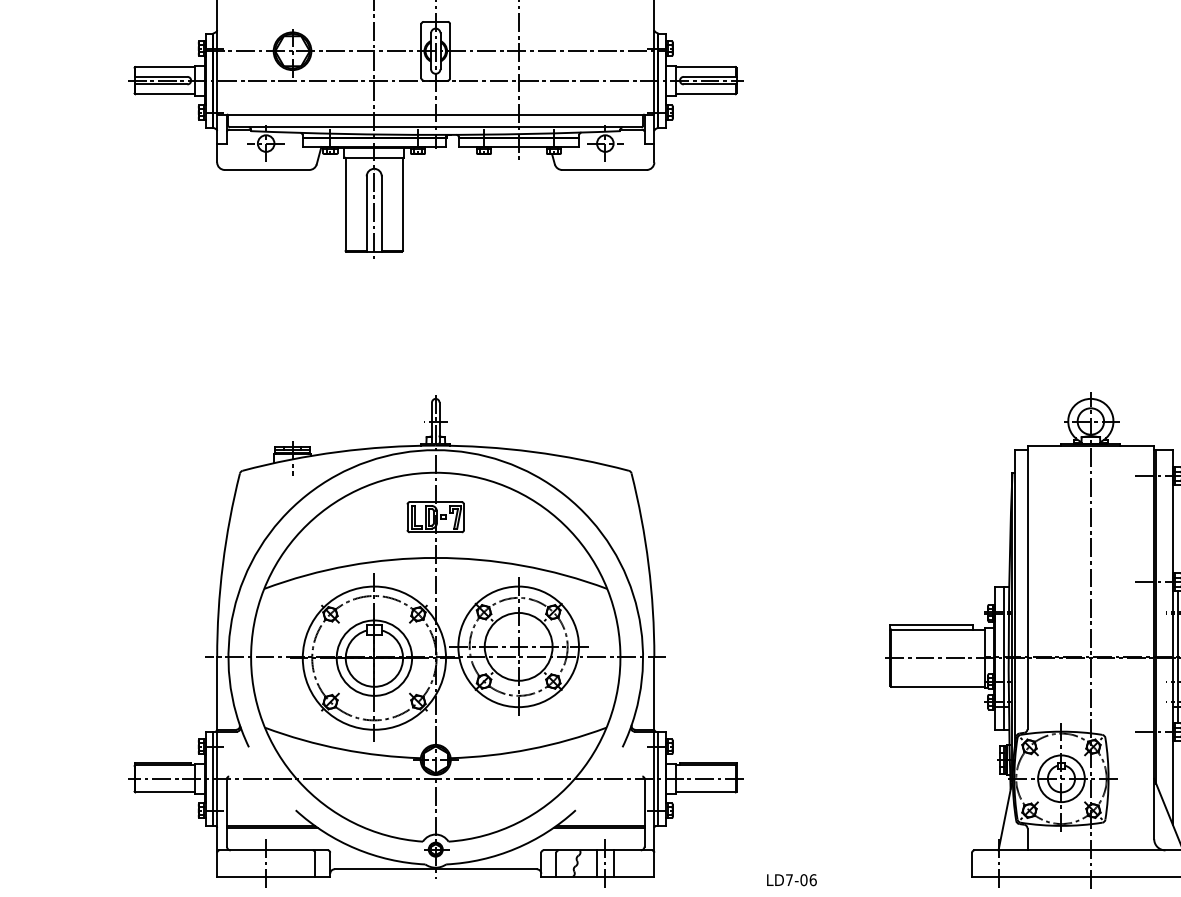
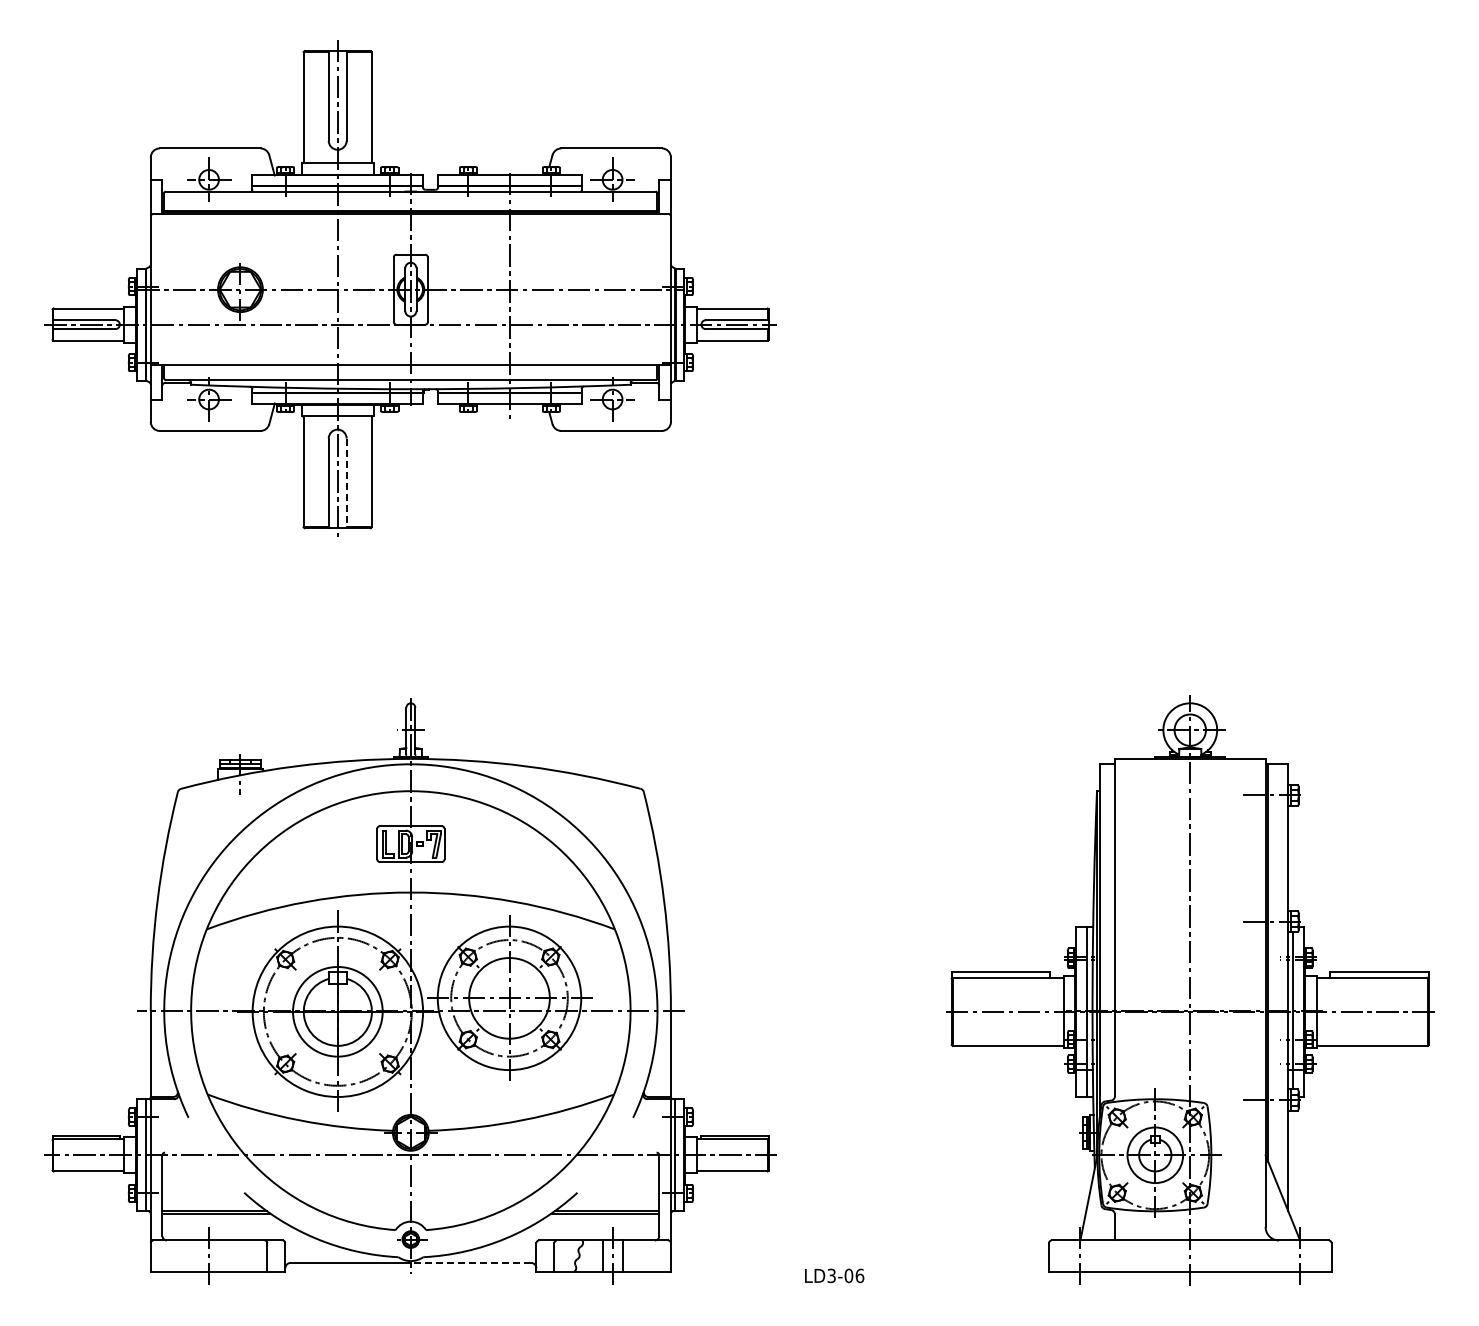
line: (381, 214) -> (346, 483), solid -> dashed
line: (485, 868) -> (470, 1262), solid -> dashed
text: (789, 879) -> (831, 1275), LD7-06 -> LD3-06

